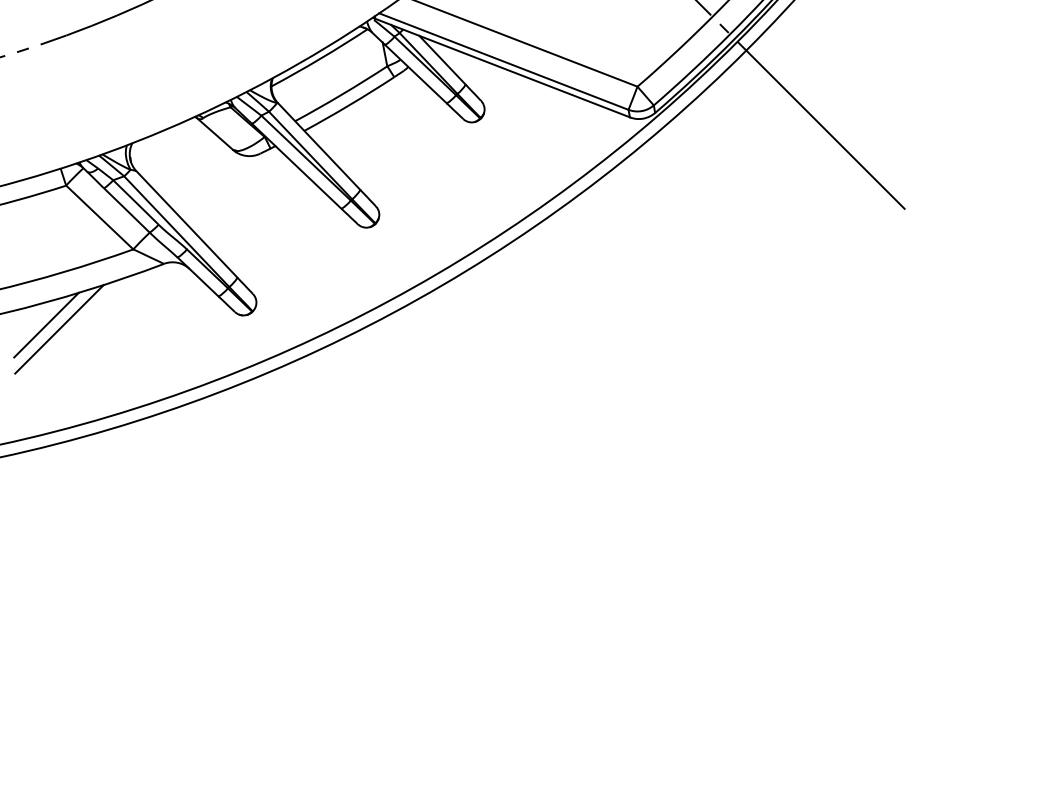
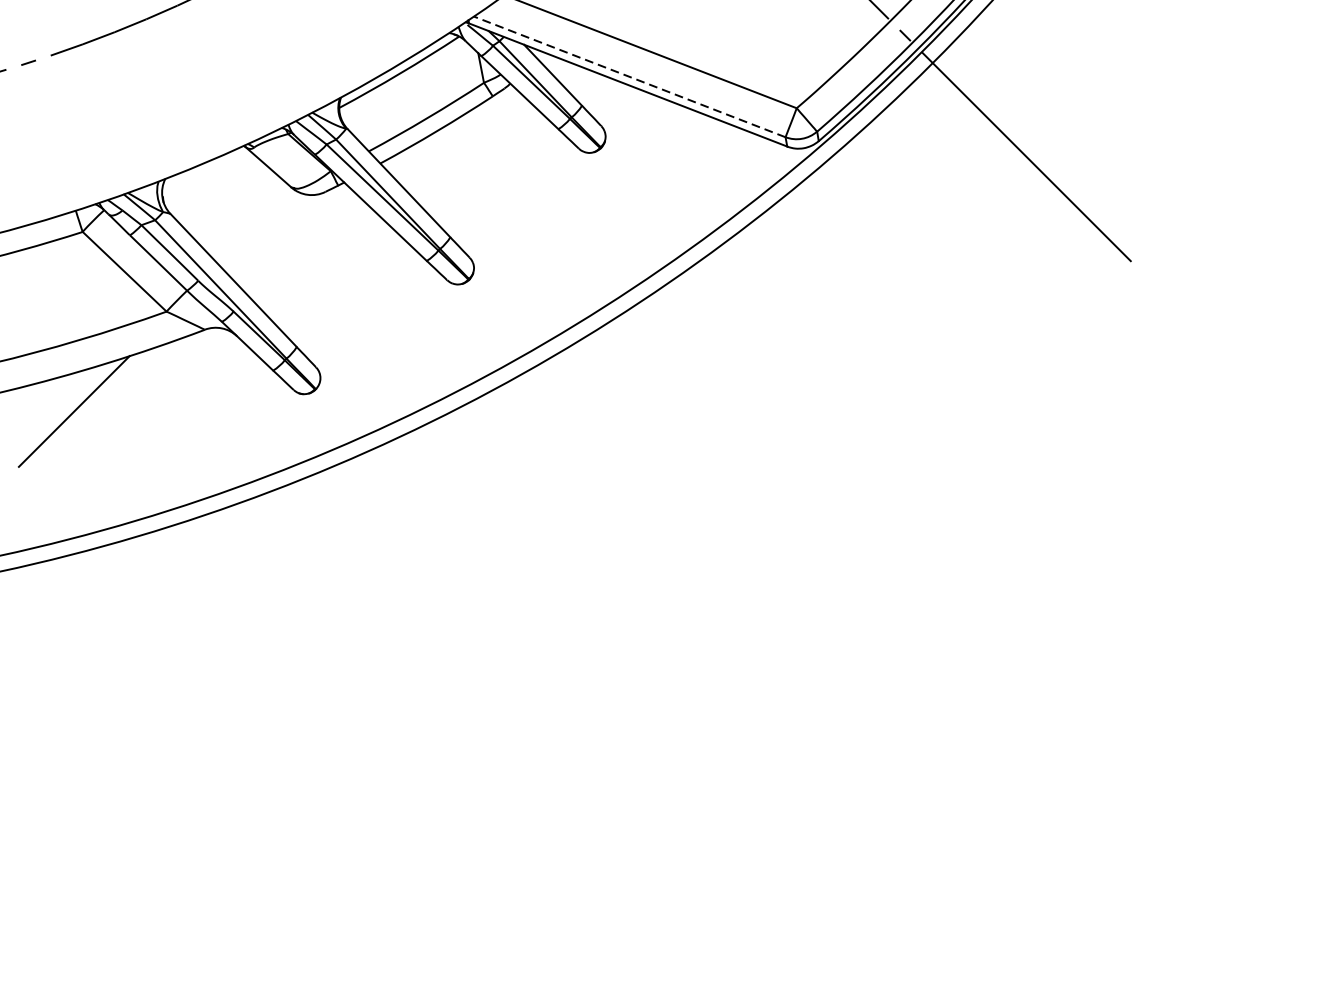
line: (503, 61) -> (629, 76), solid -> dashed
line: (46, 324) -> (58, 405), removed

